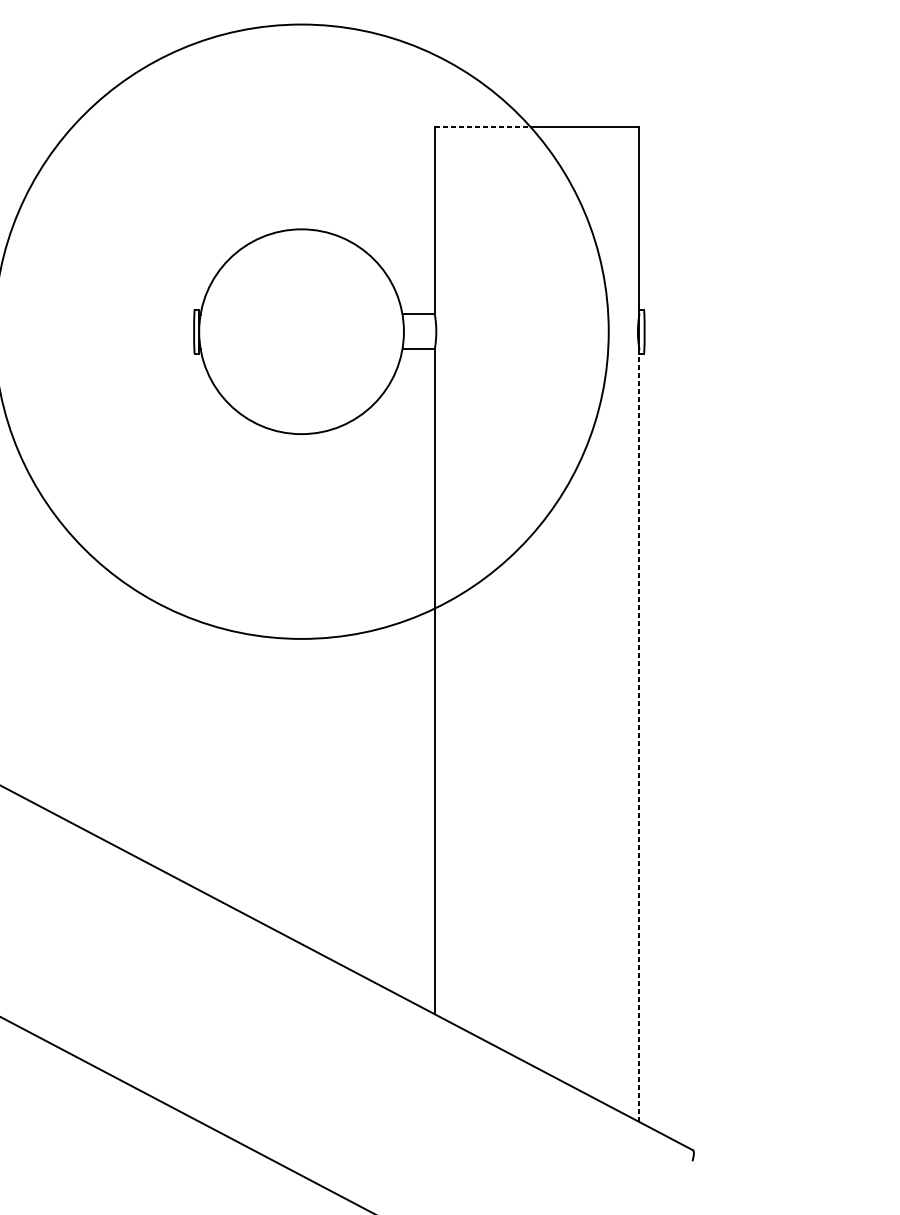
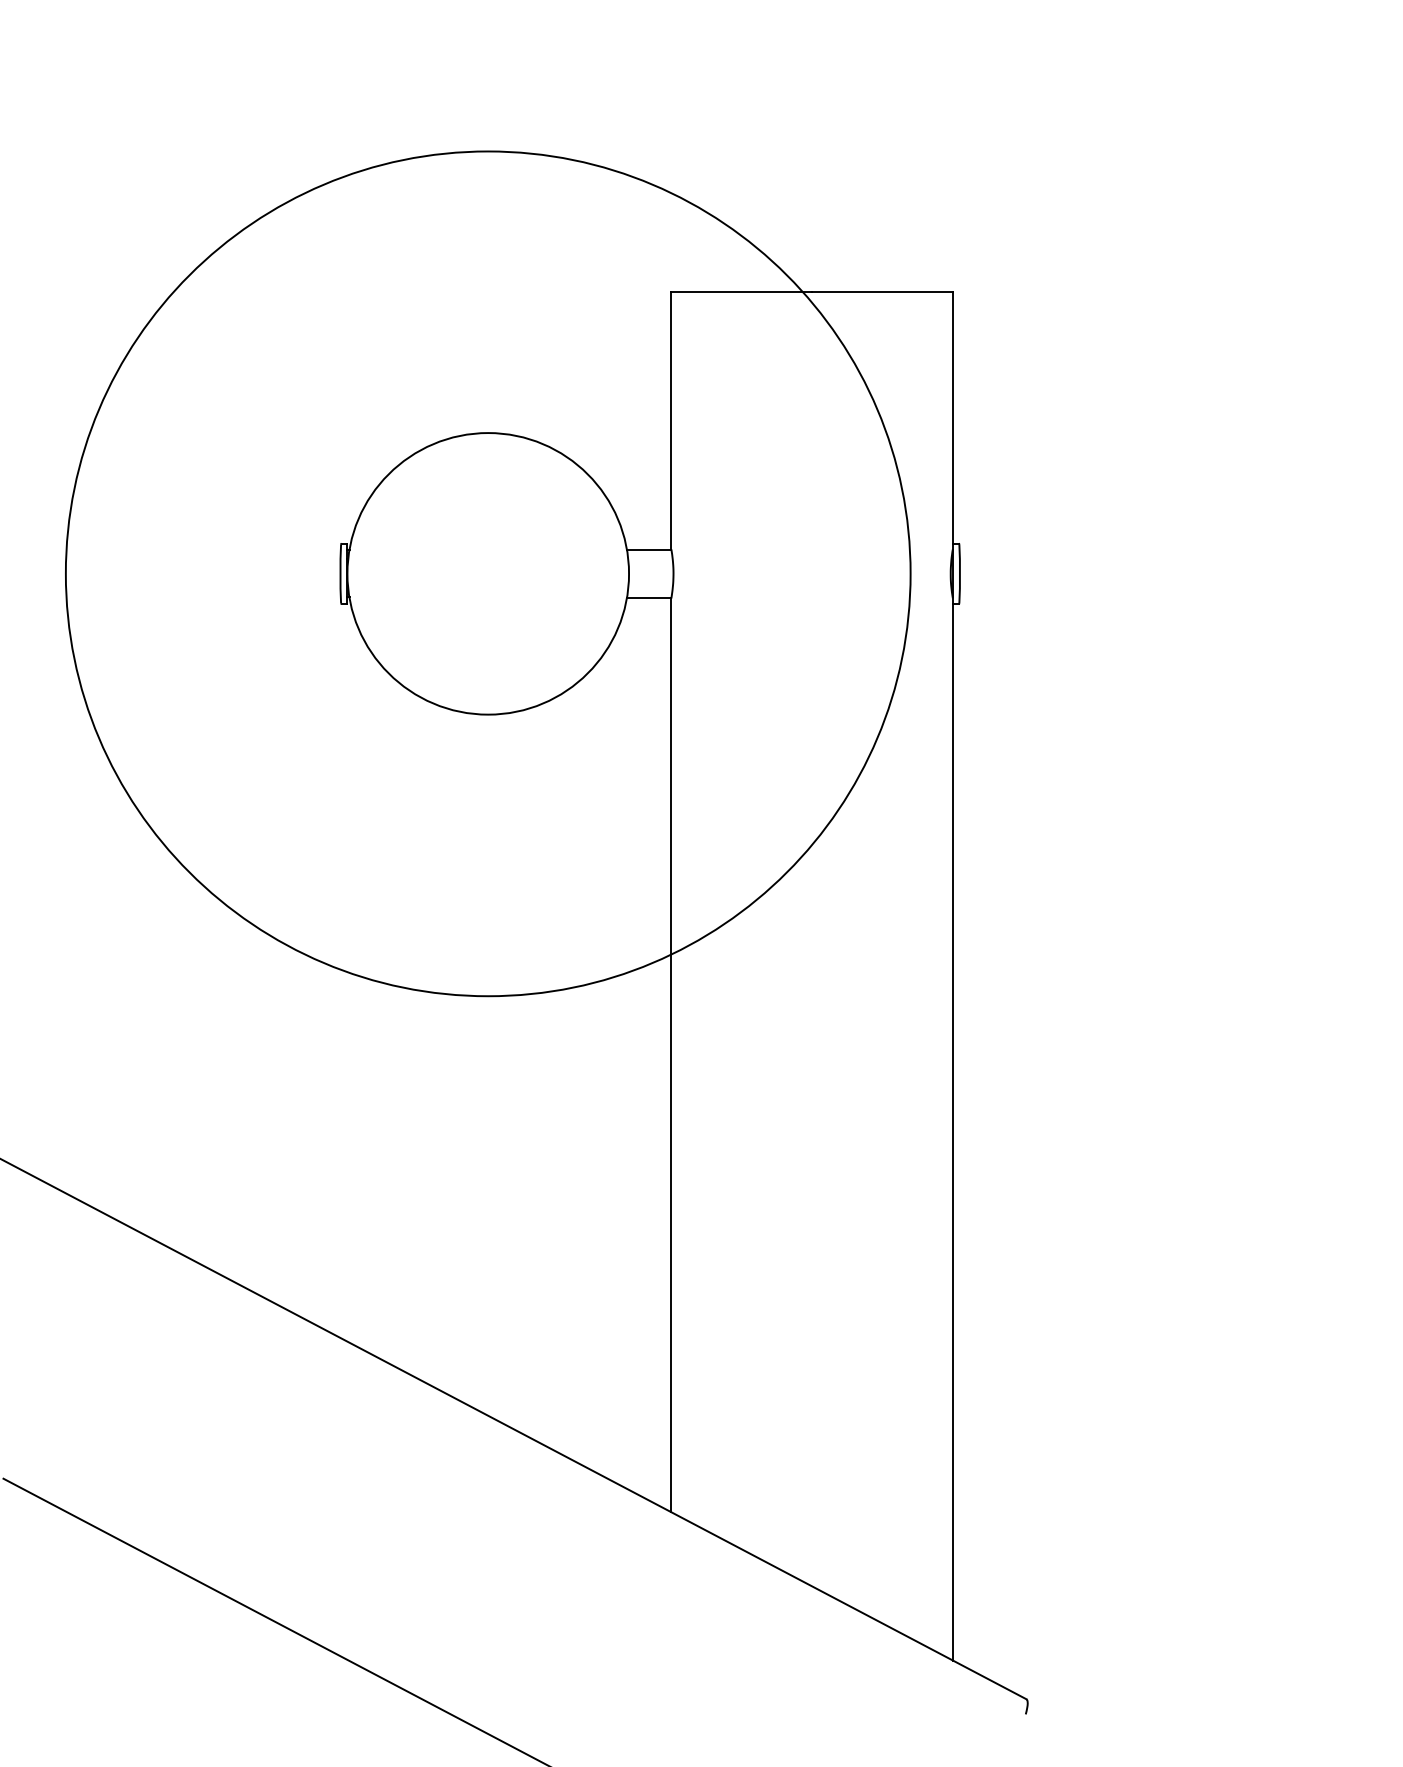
line: (486, 127) -> (742, 292), dashed -> solid
line: (639, 737) -> (952, 1131), dashed -> solid

